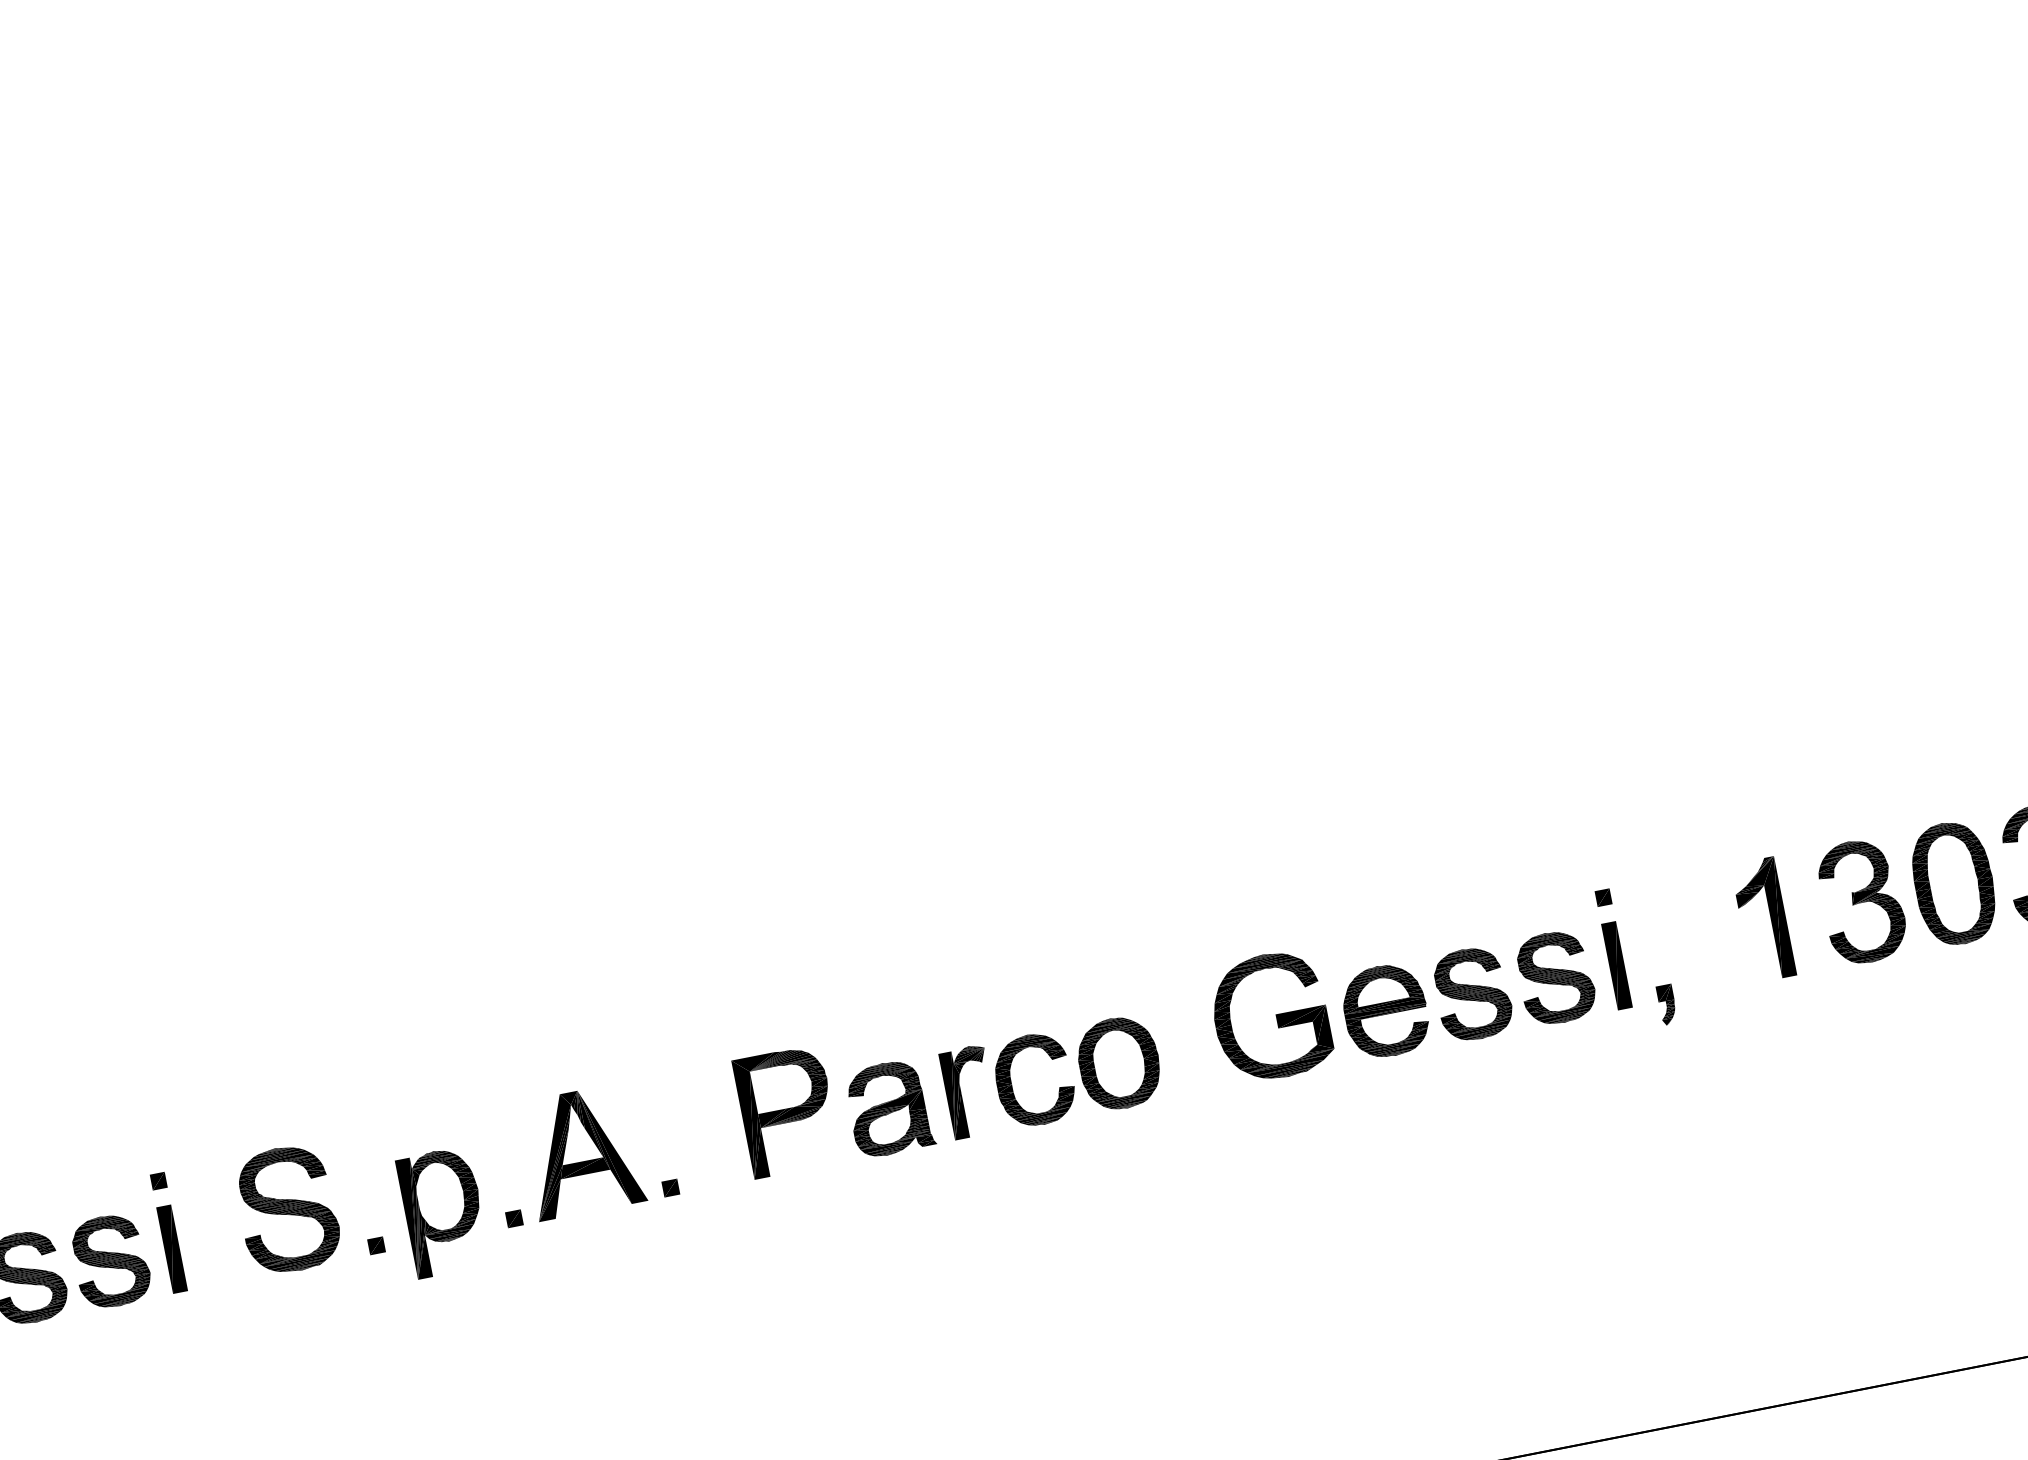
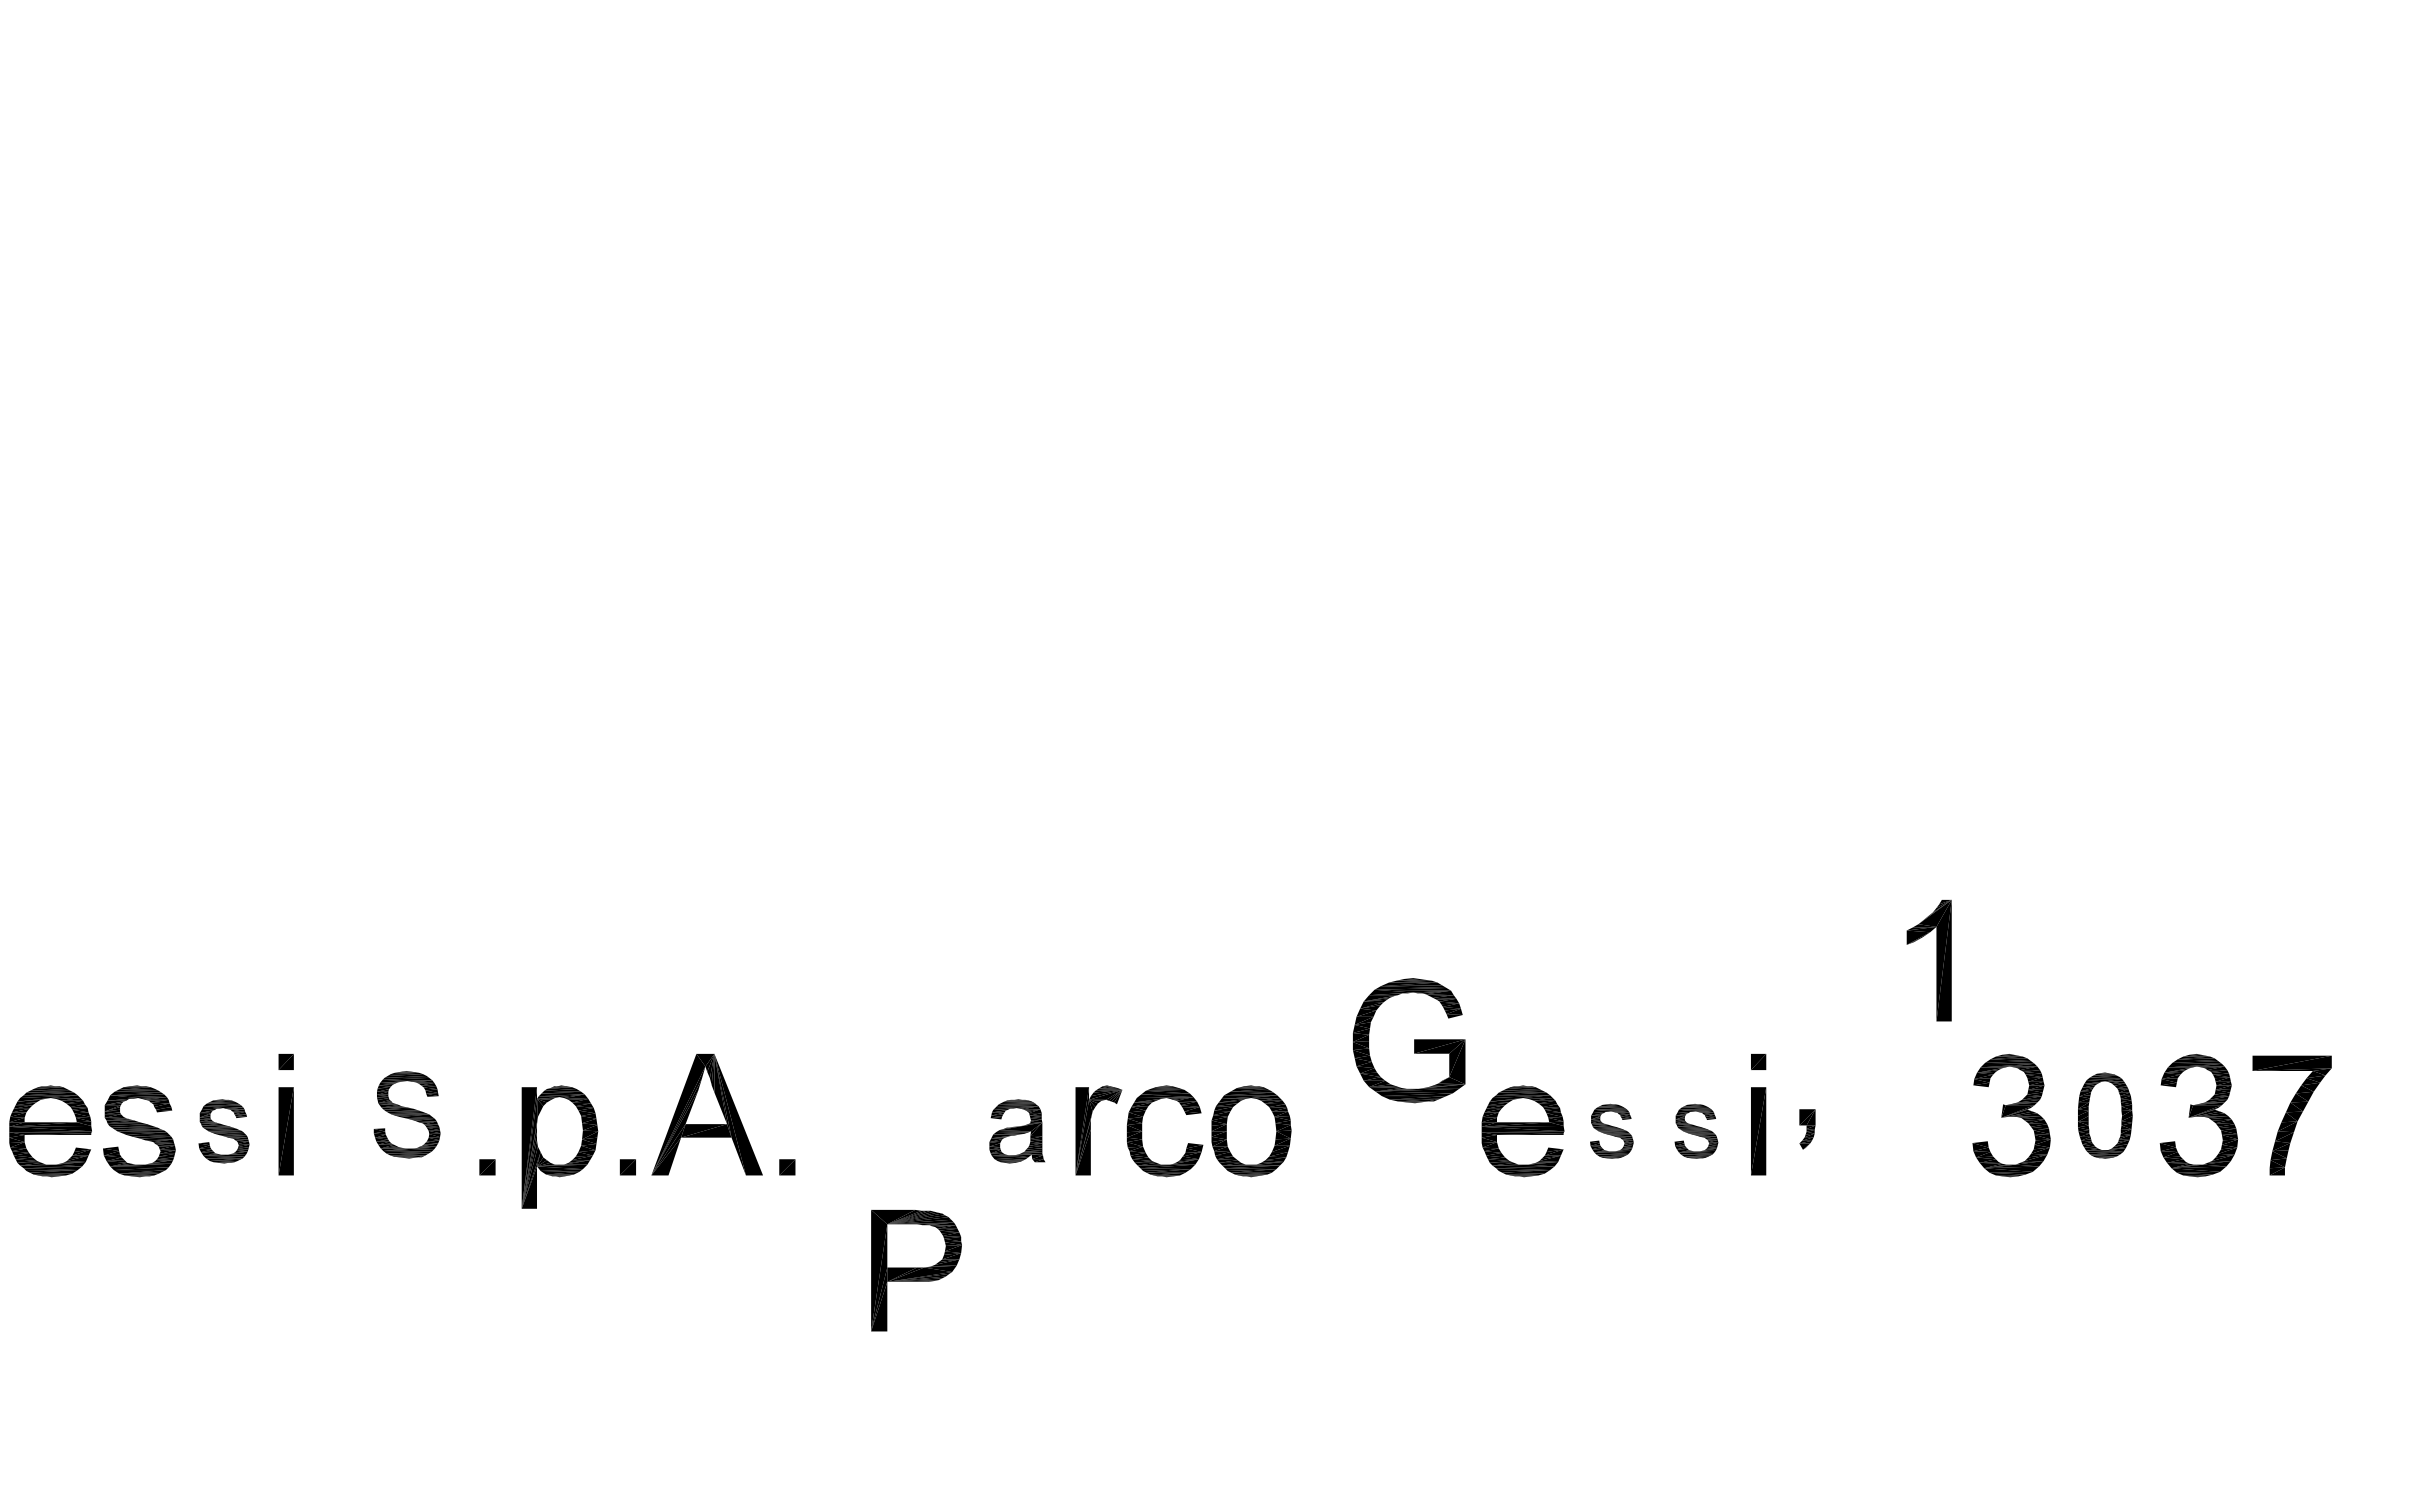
part: (1954, 883) -> (2105, 1115), size x0.7
part: (1770, 918) -> (1936, 960), moved
part: (1556, 977) -> (1696, 1131), size x0.6
part: (1472, 994) -> (1611, 1131), size x0.6
part: (1667, 1004) -> (1807, 1129), moved
part: (1271, 1016) -> (1409, 1040), moved
part: (889, 1108) -> (1017, 1131), size x0.7
part: (787, 1111) -> (916, 1270), moved
part: (286, 1209) -> (406, 1114), size x0.7
part: (110, 1261) -> (223, 1131), size x0.7

